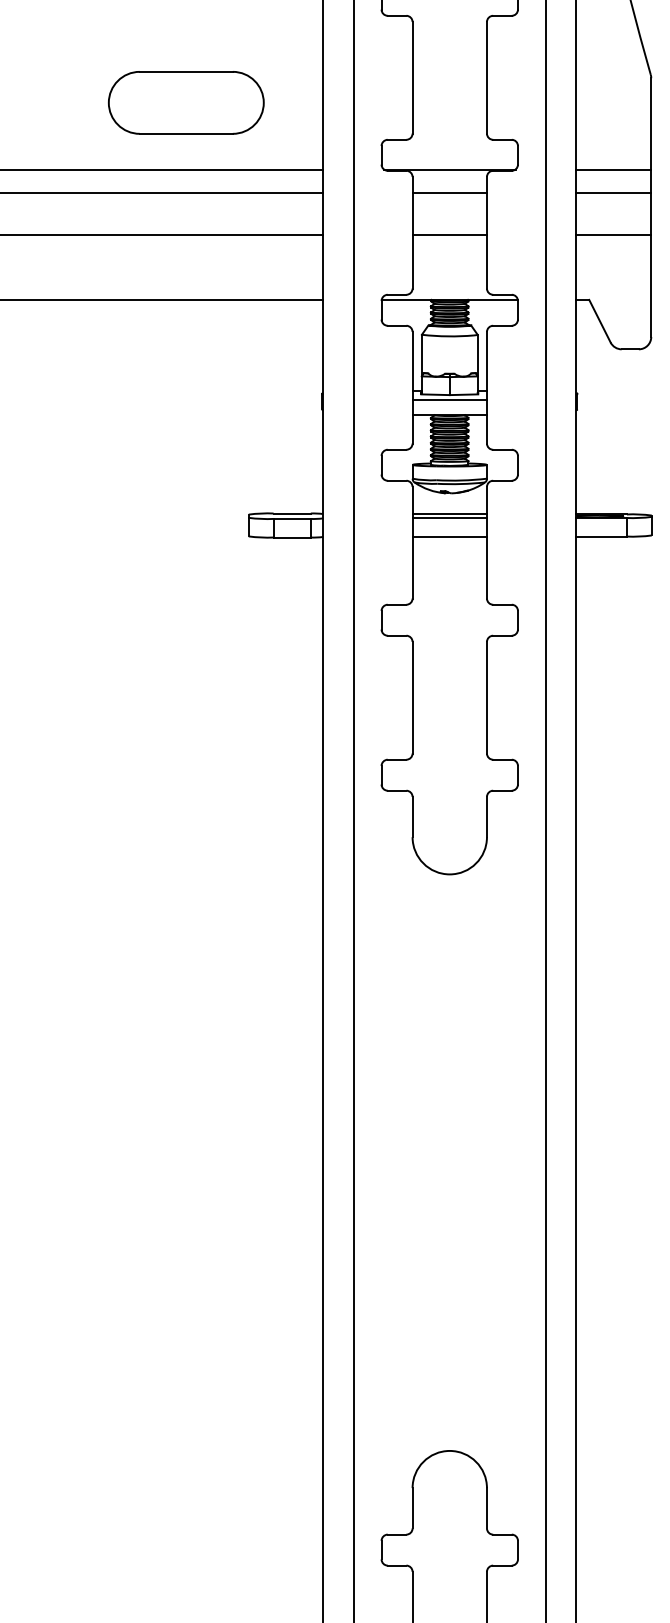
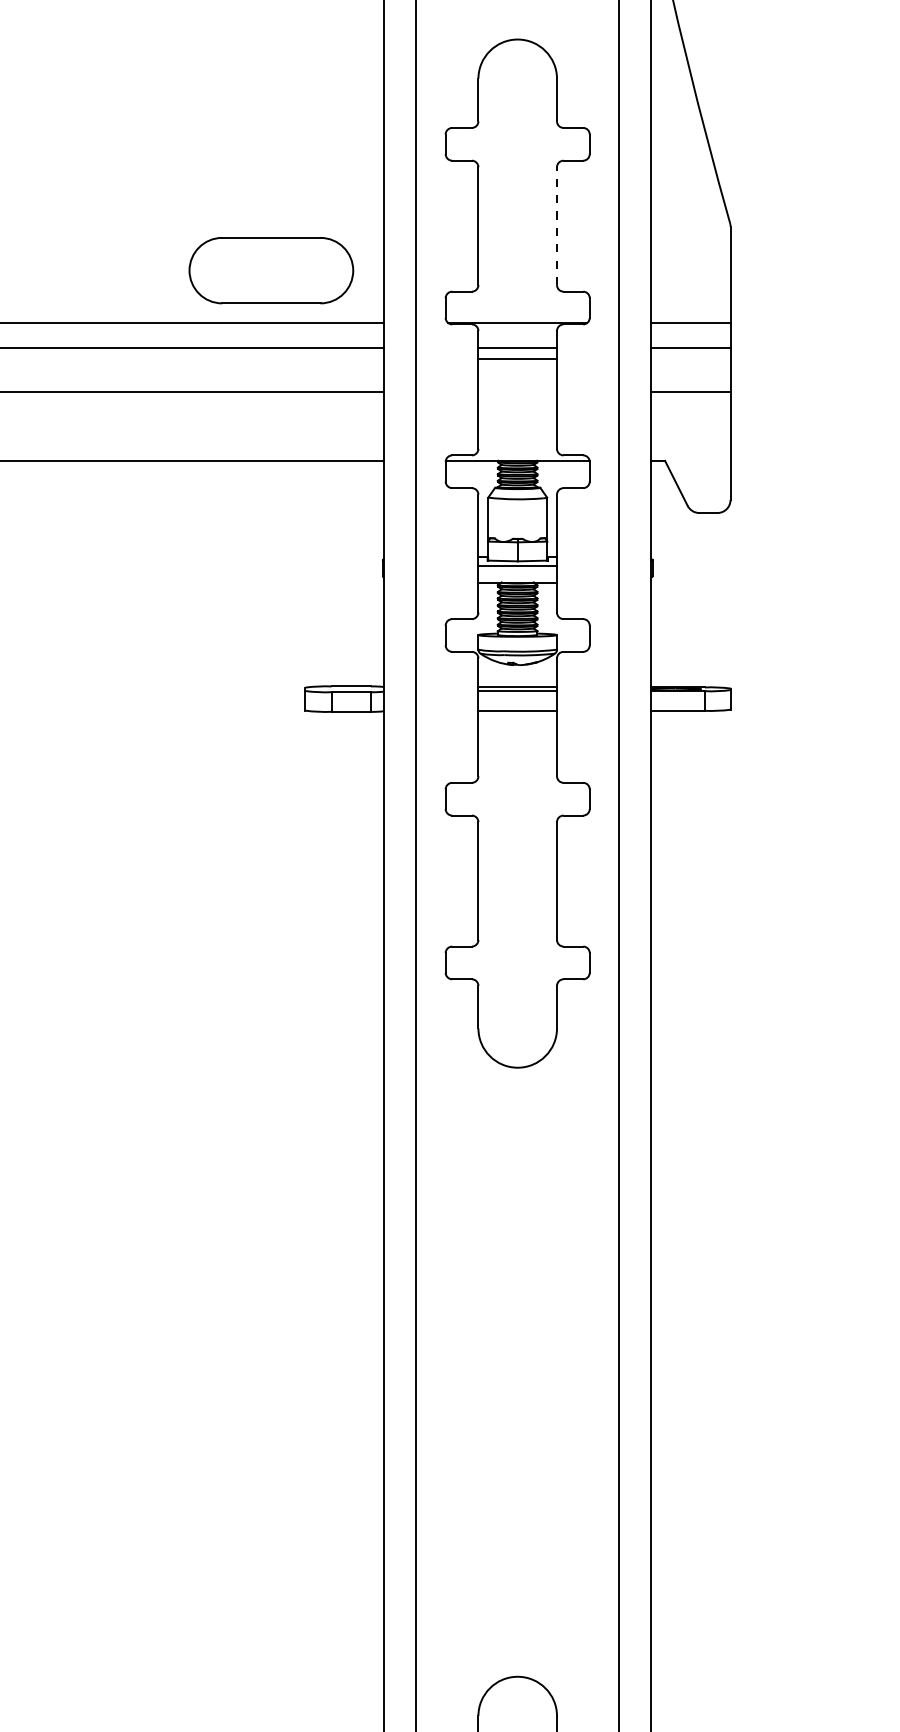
line: (487, 78) -> (557, 226), solid -> dashed
part: (186, 102) -> (271, 270), moved
line: (449, 234) -> (517, 358), moved

